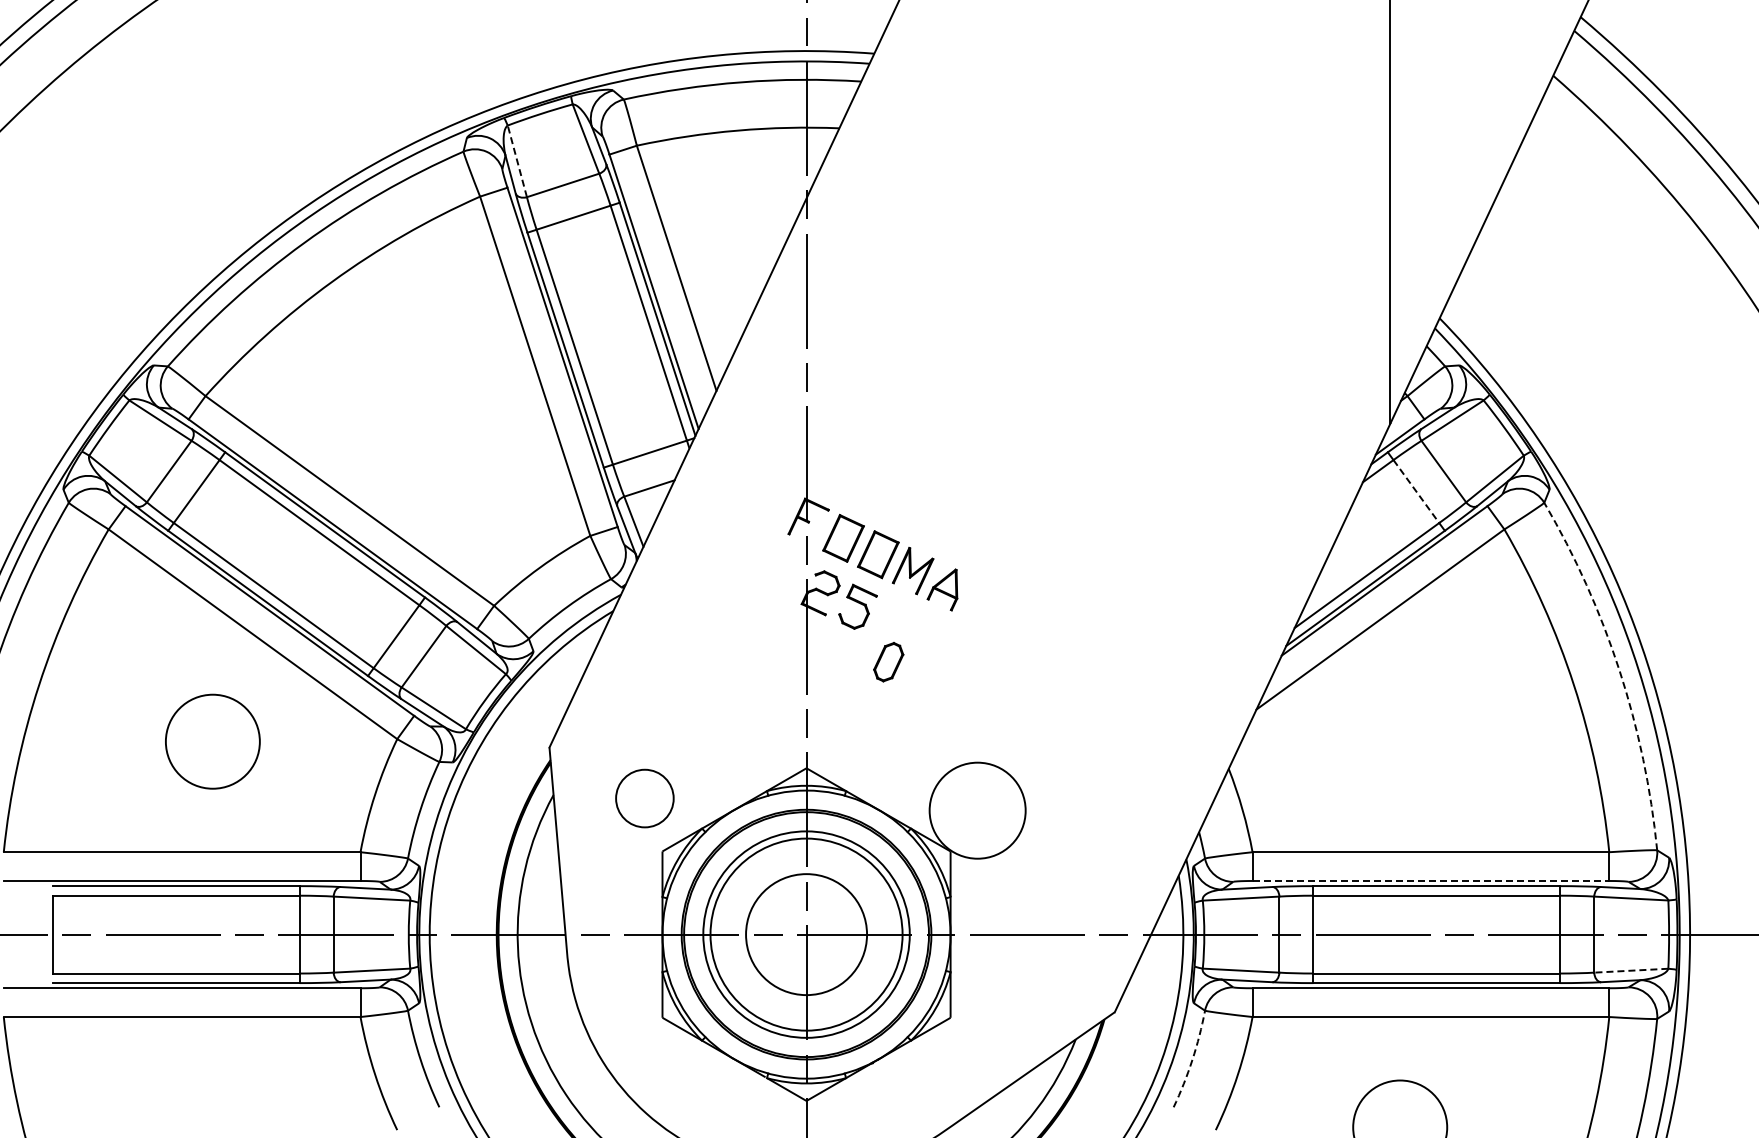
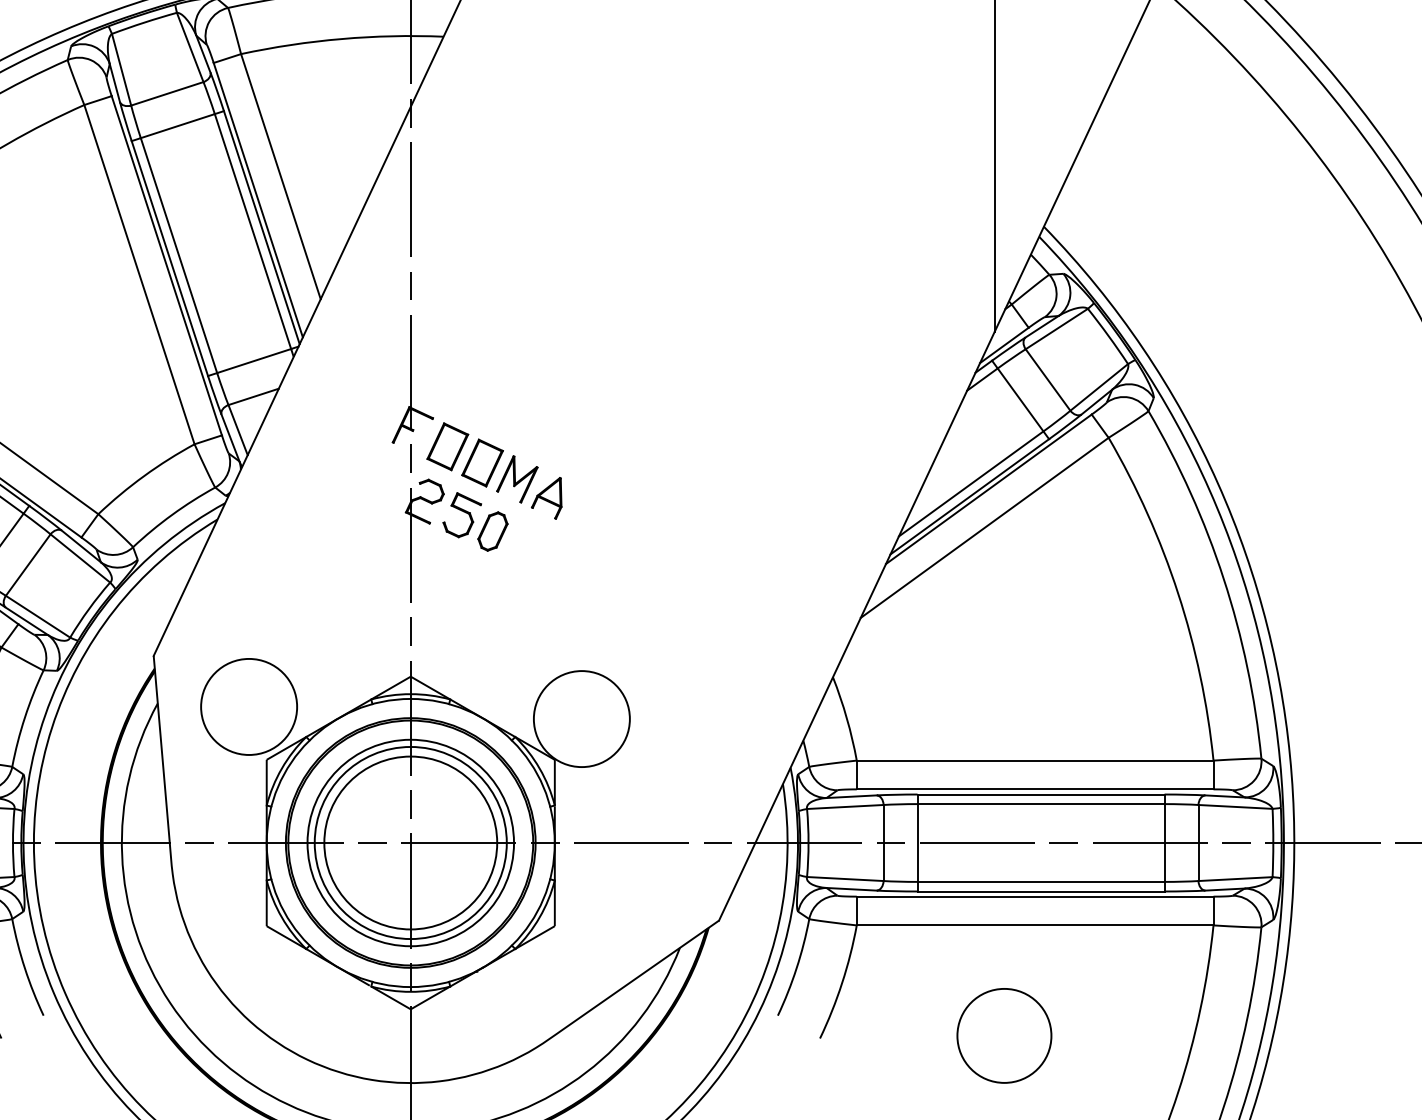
line: (517, 160) -> (121, 68), dashed -> solid
line: (1416, 491) -> (1020, 399), dashed -> solid
part: (888, 662) -> (492, 531), moved
arc: (1619, 670) -> (1223, 578), dashed -> solid
circle: (644, 798) -> (248, 706), size x1.67
line: (1431, 880) -> (1035, 788), dashed -> solid
circle: (806, 934) -> (410, 842), size x1.43
line: (1630, 970) -> (1234, 878), dashed -> solid
arc: (1192, 1059) -> (796, 967), dashed -> solid

